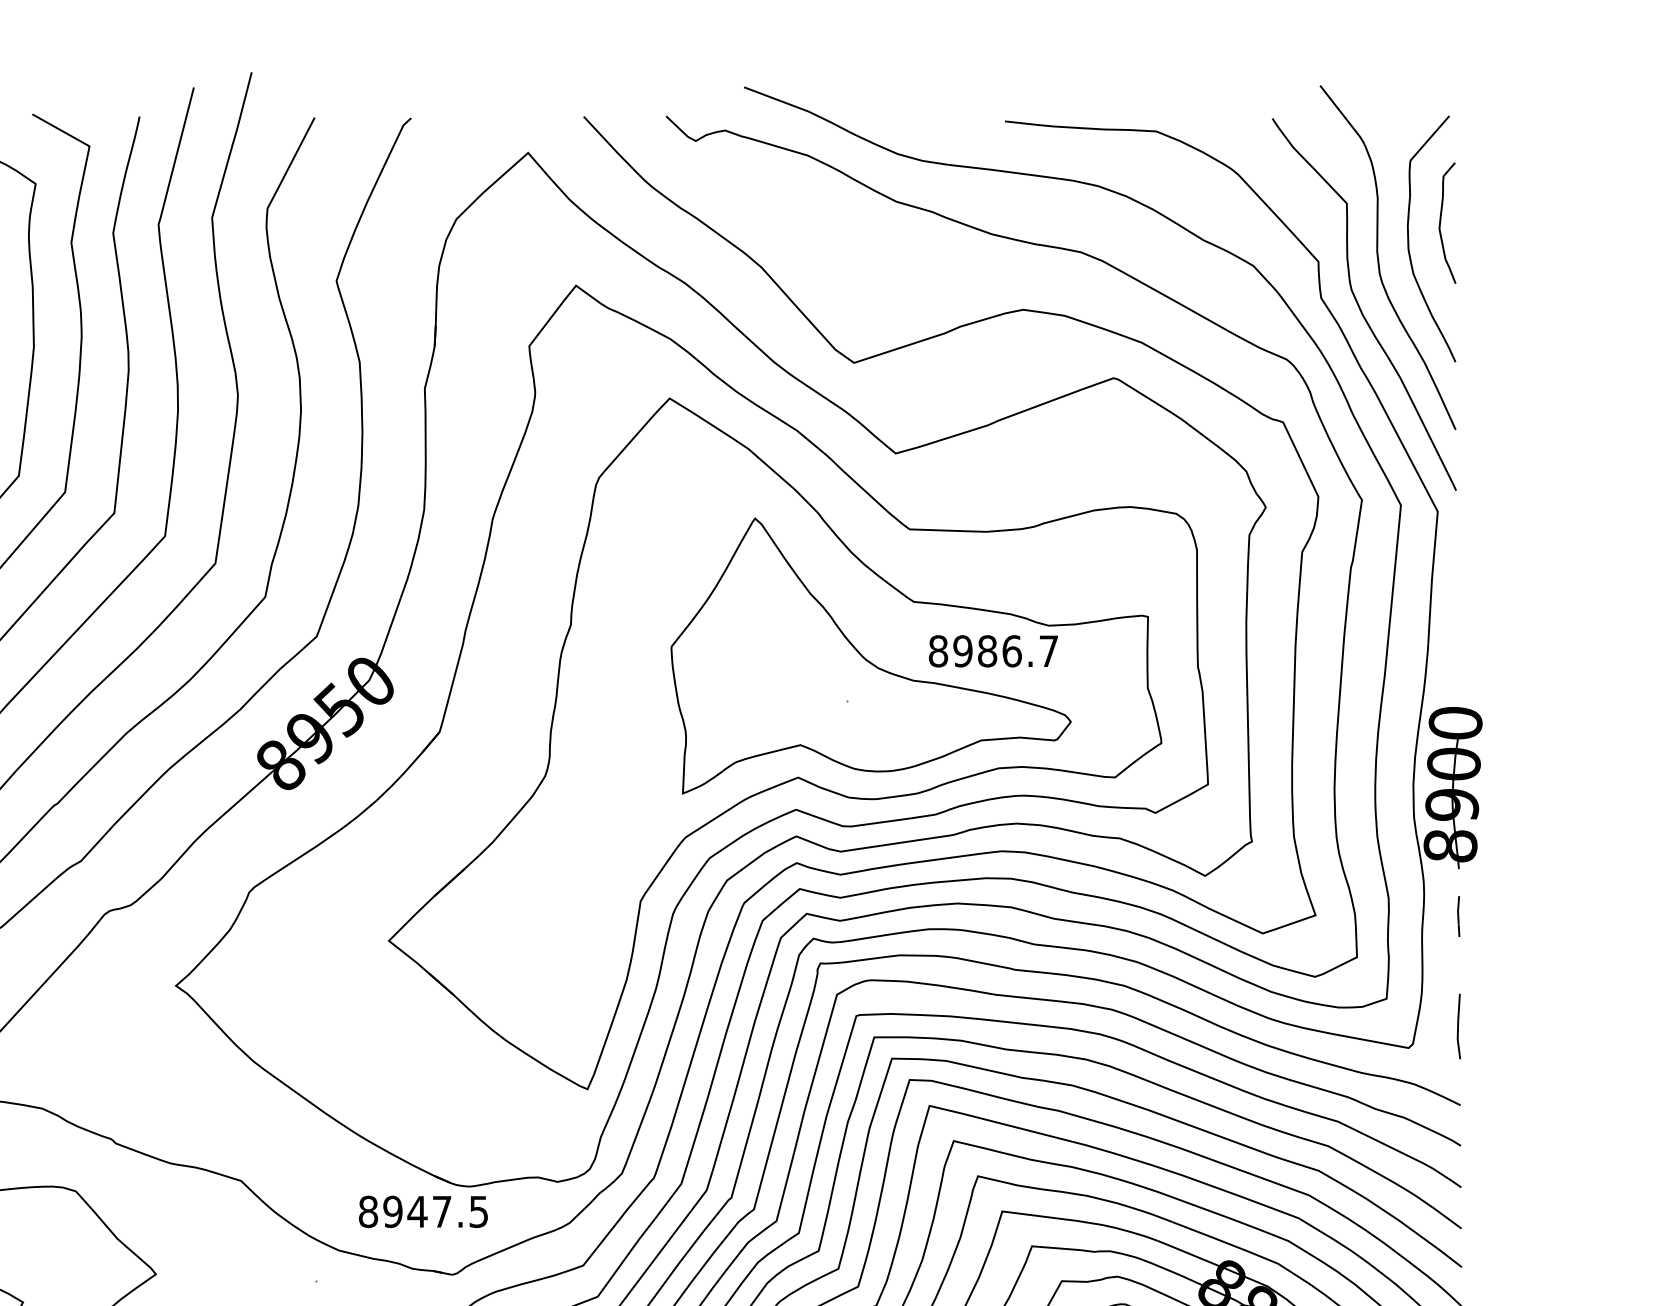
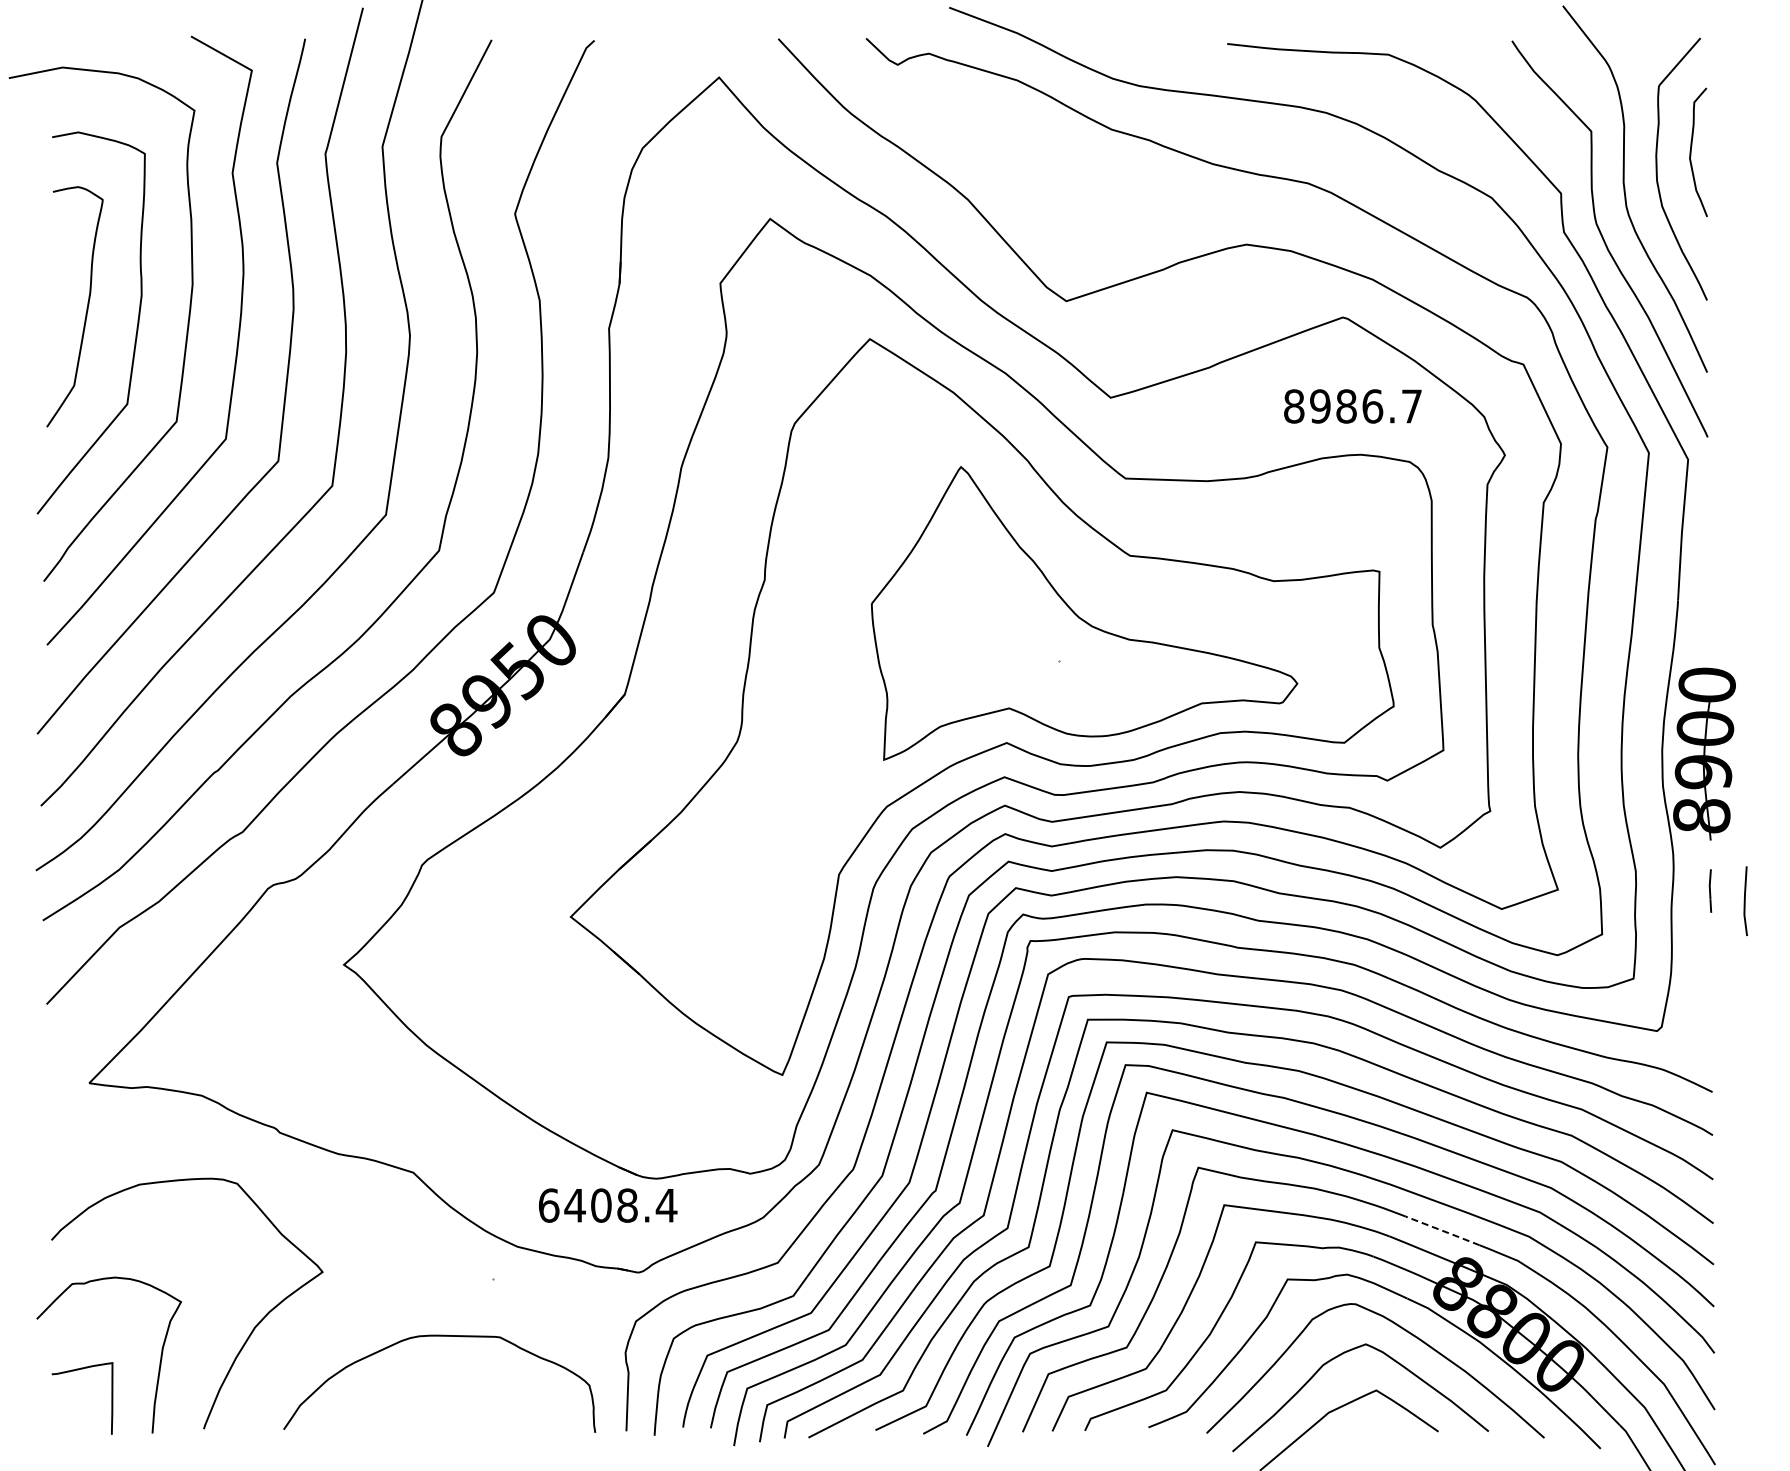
text: (993, 651) -> (1352, 406), moved
curve: (1458, 1026) -> (1745, 901), moved
text: (423, 1211) -> (607, 1205), 8947.5 -> 6408.4
line: (1207, 1235) -> (1442, 1230), solid -> dashed

